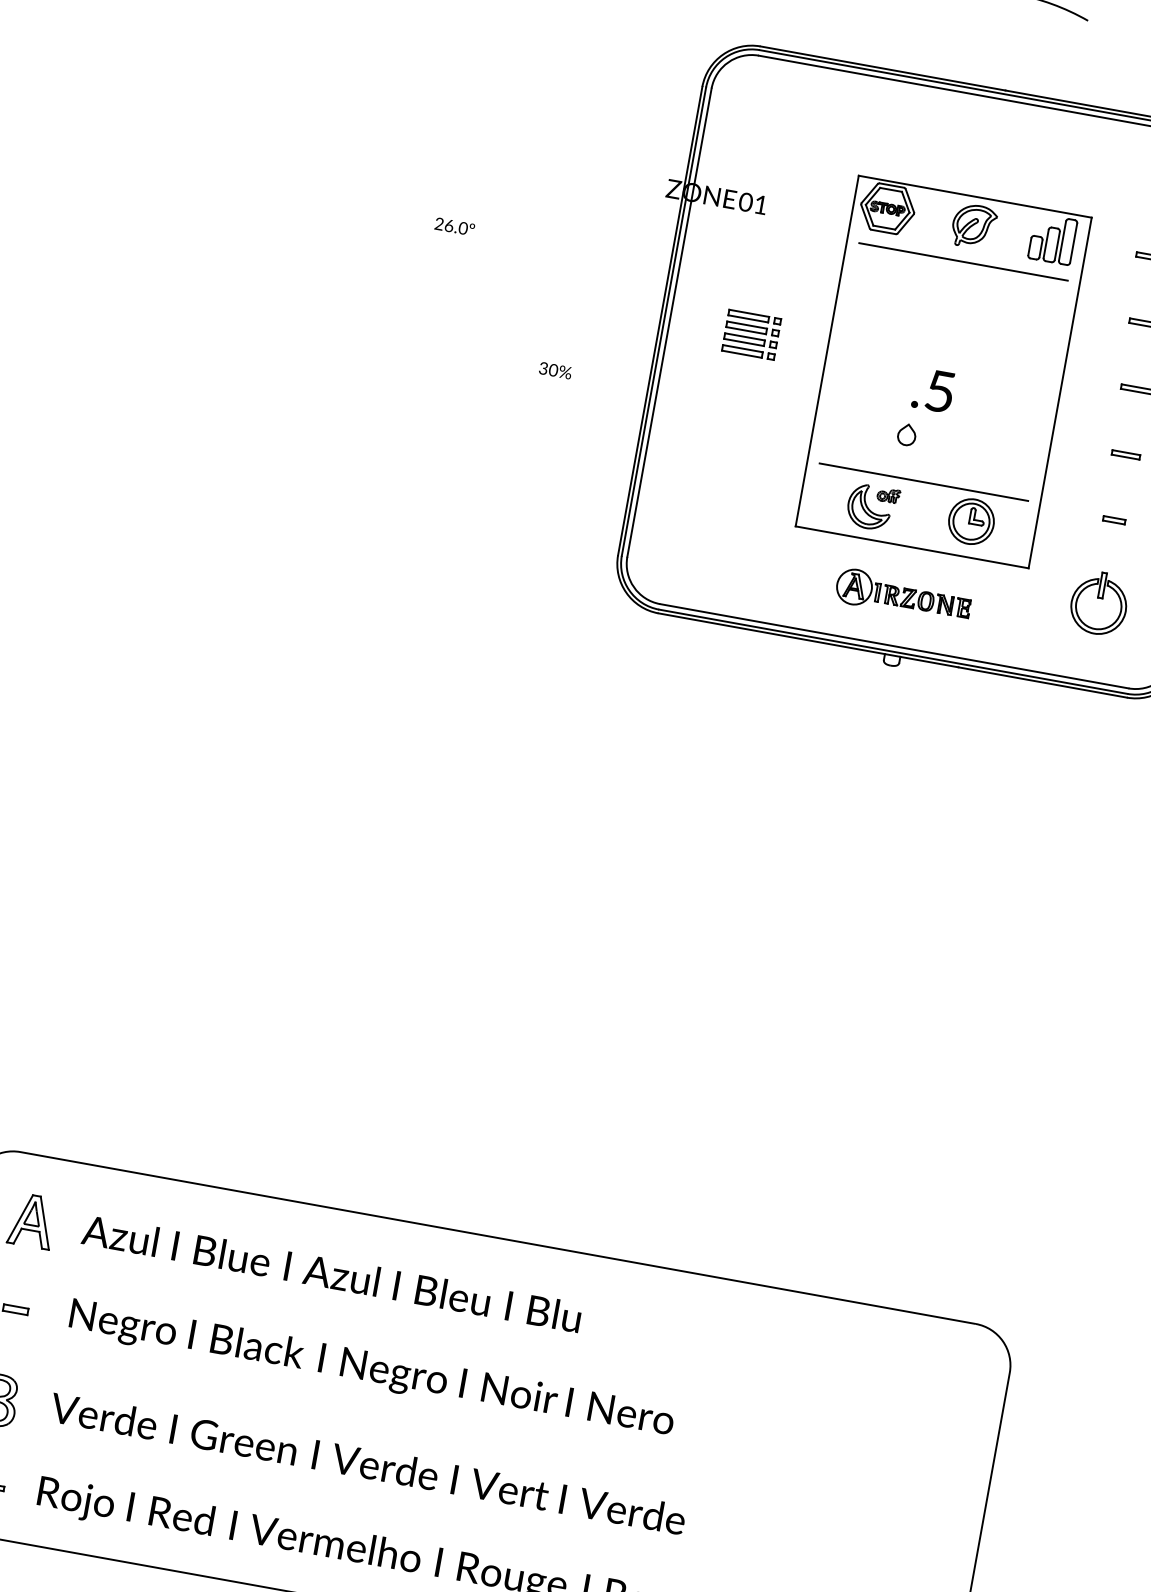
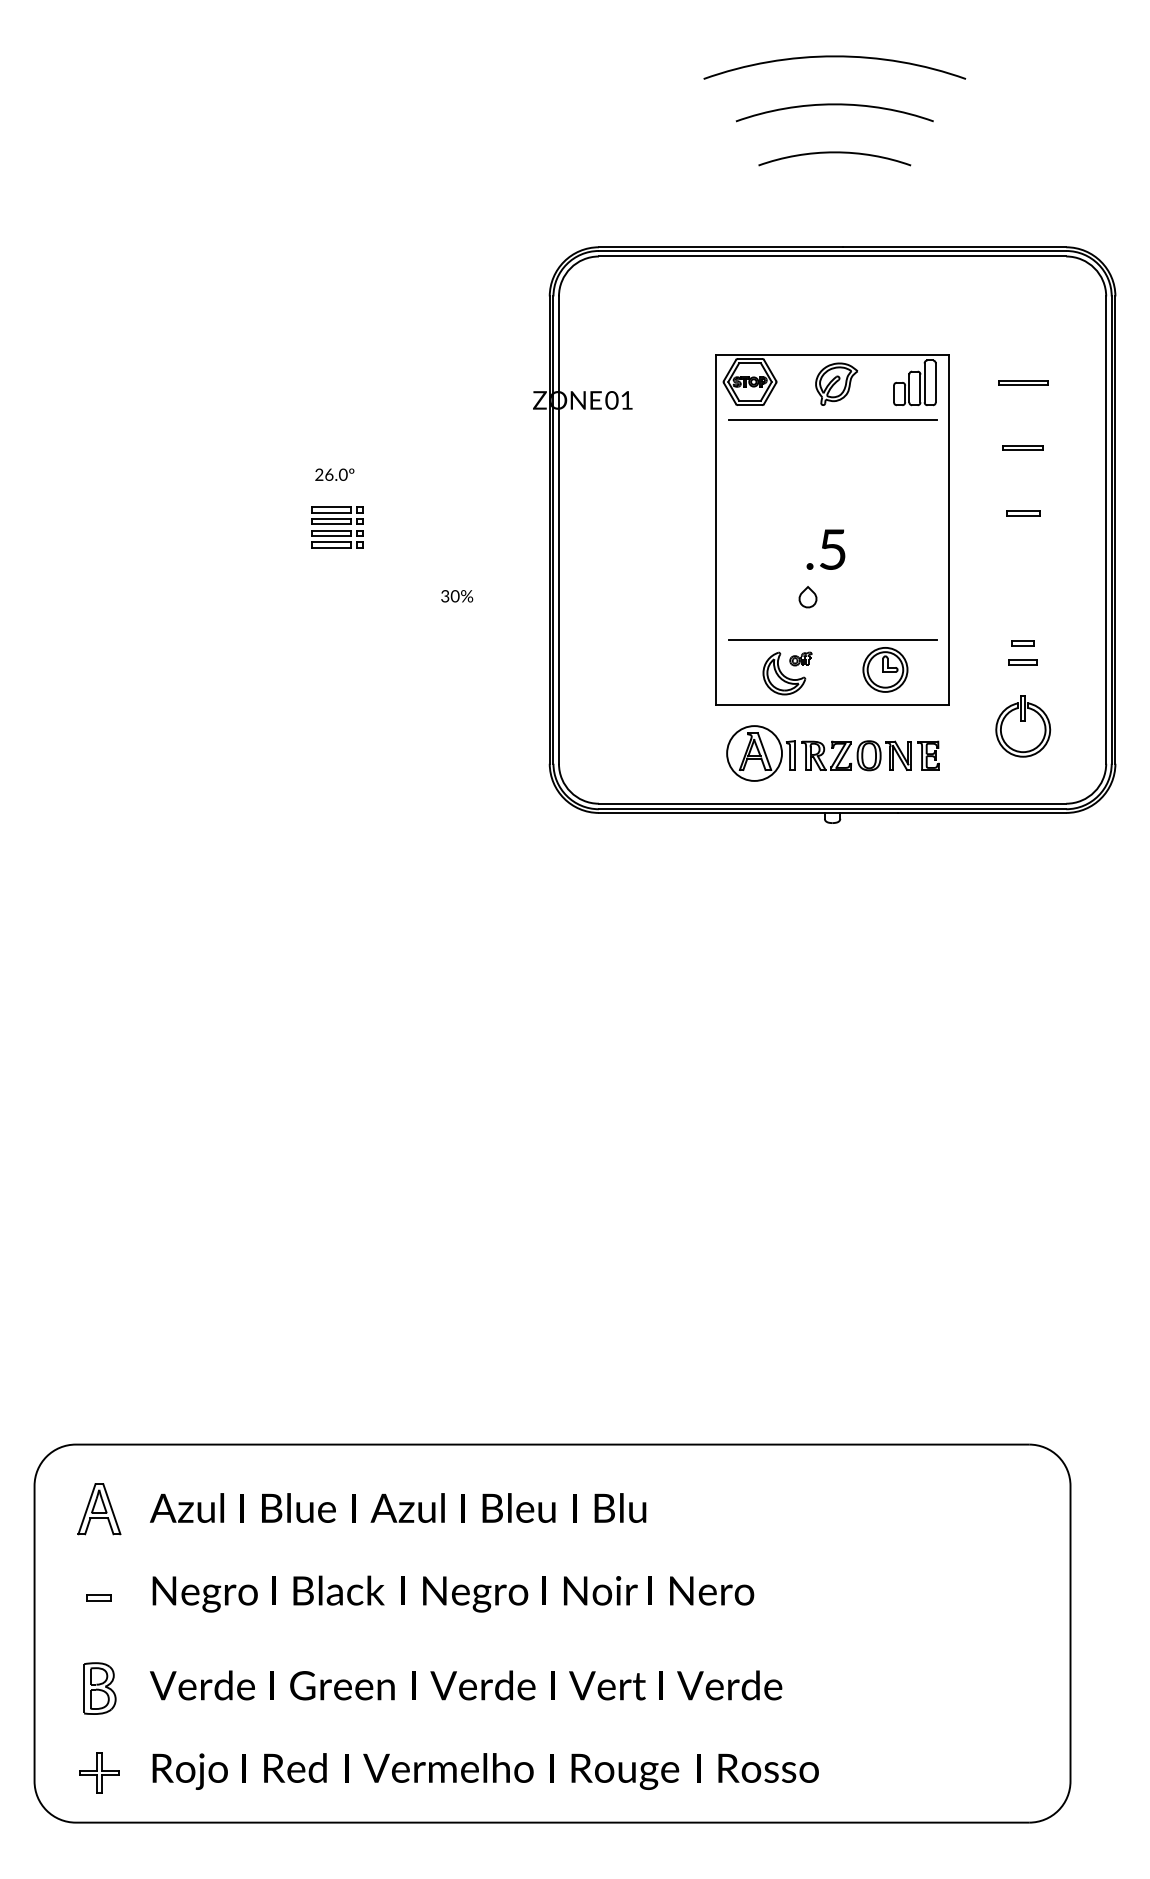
part: (751, 334) -> (337, 527), moved
part: (1125, 454) -> (1022, 662), moved
part: (903, 595) -> (832, 753), size x1.6

